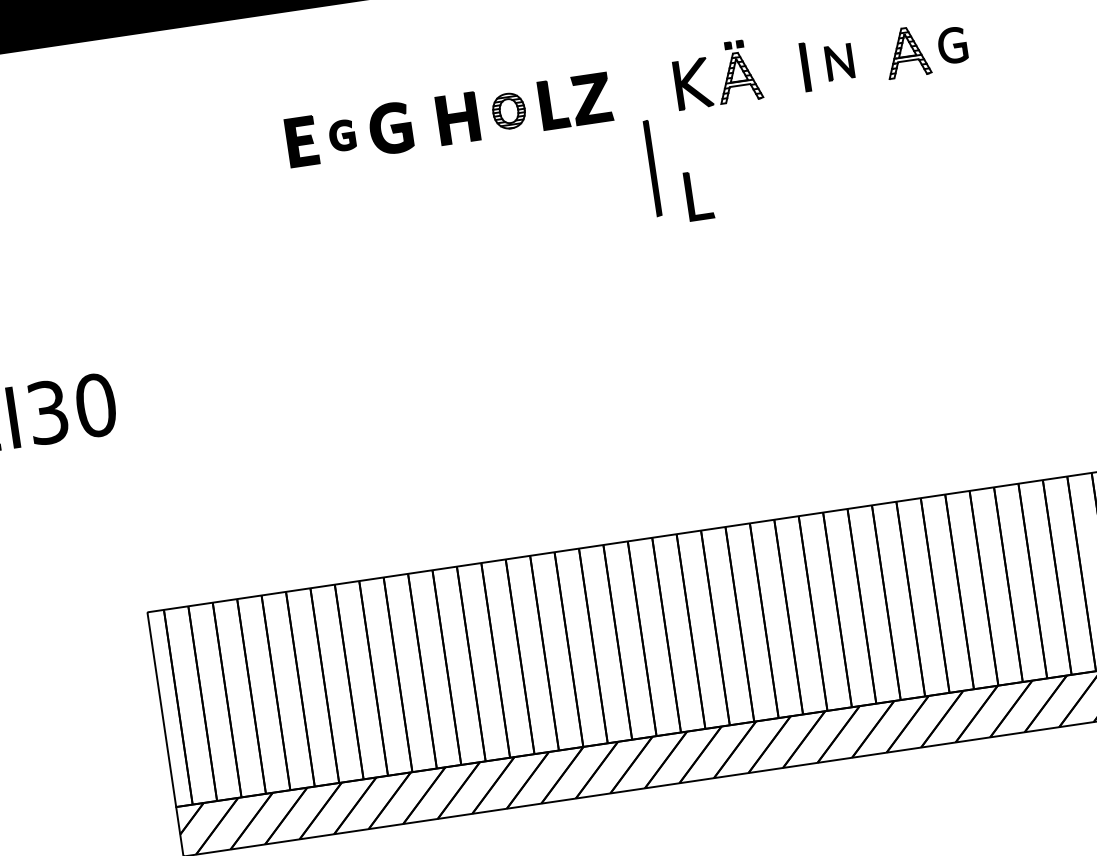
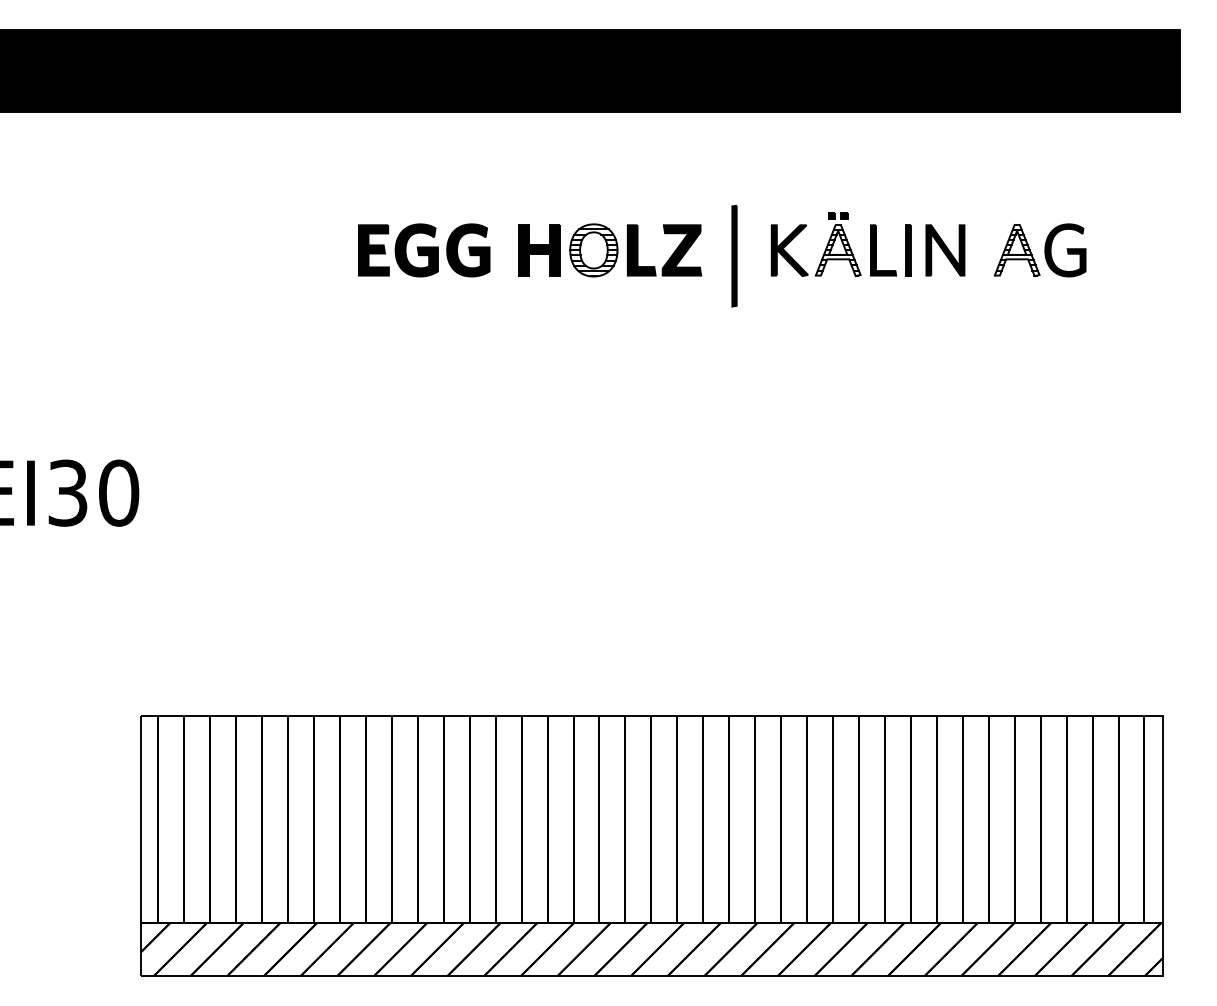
part: (952, 45) -> (1065, 250), size x1.43
part: (839, 62) -> (945, 250), size x1.43
part: (508, 111) -> (593, 250), size x1.43
part: (342, 135) -> (416, 250), size x1.67
part: (652, 167) -> (734, 255), moved
part: (692, 196) -> (876, 250), moved

